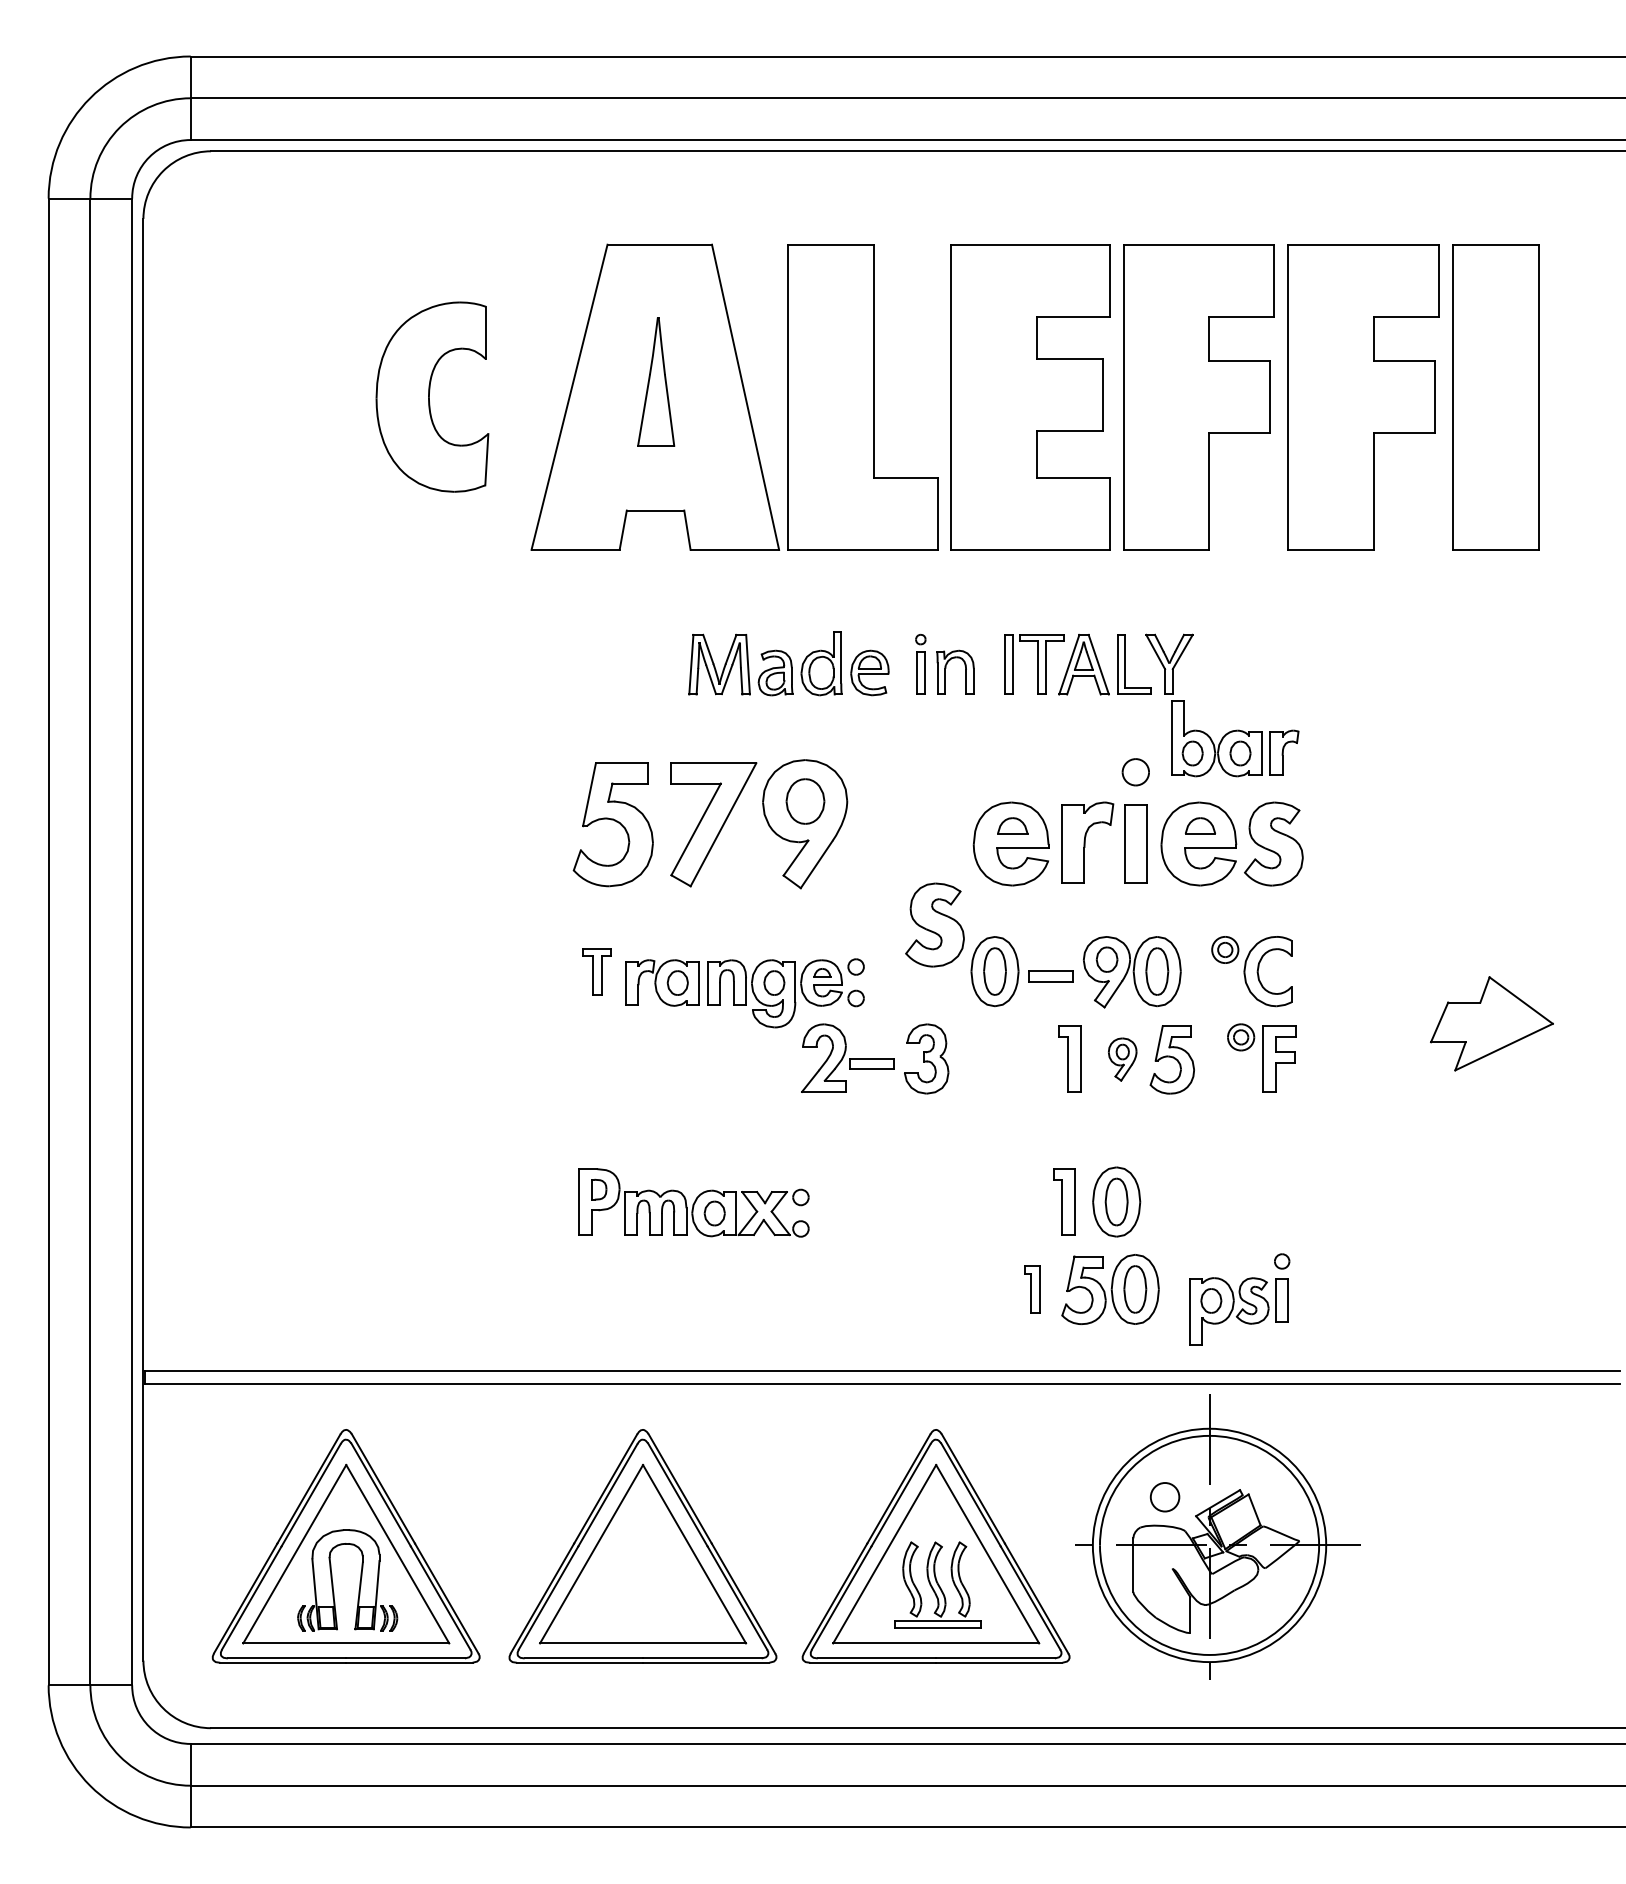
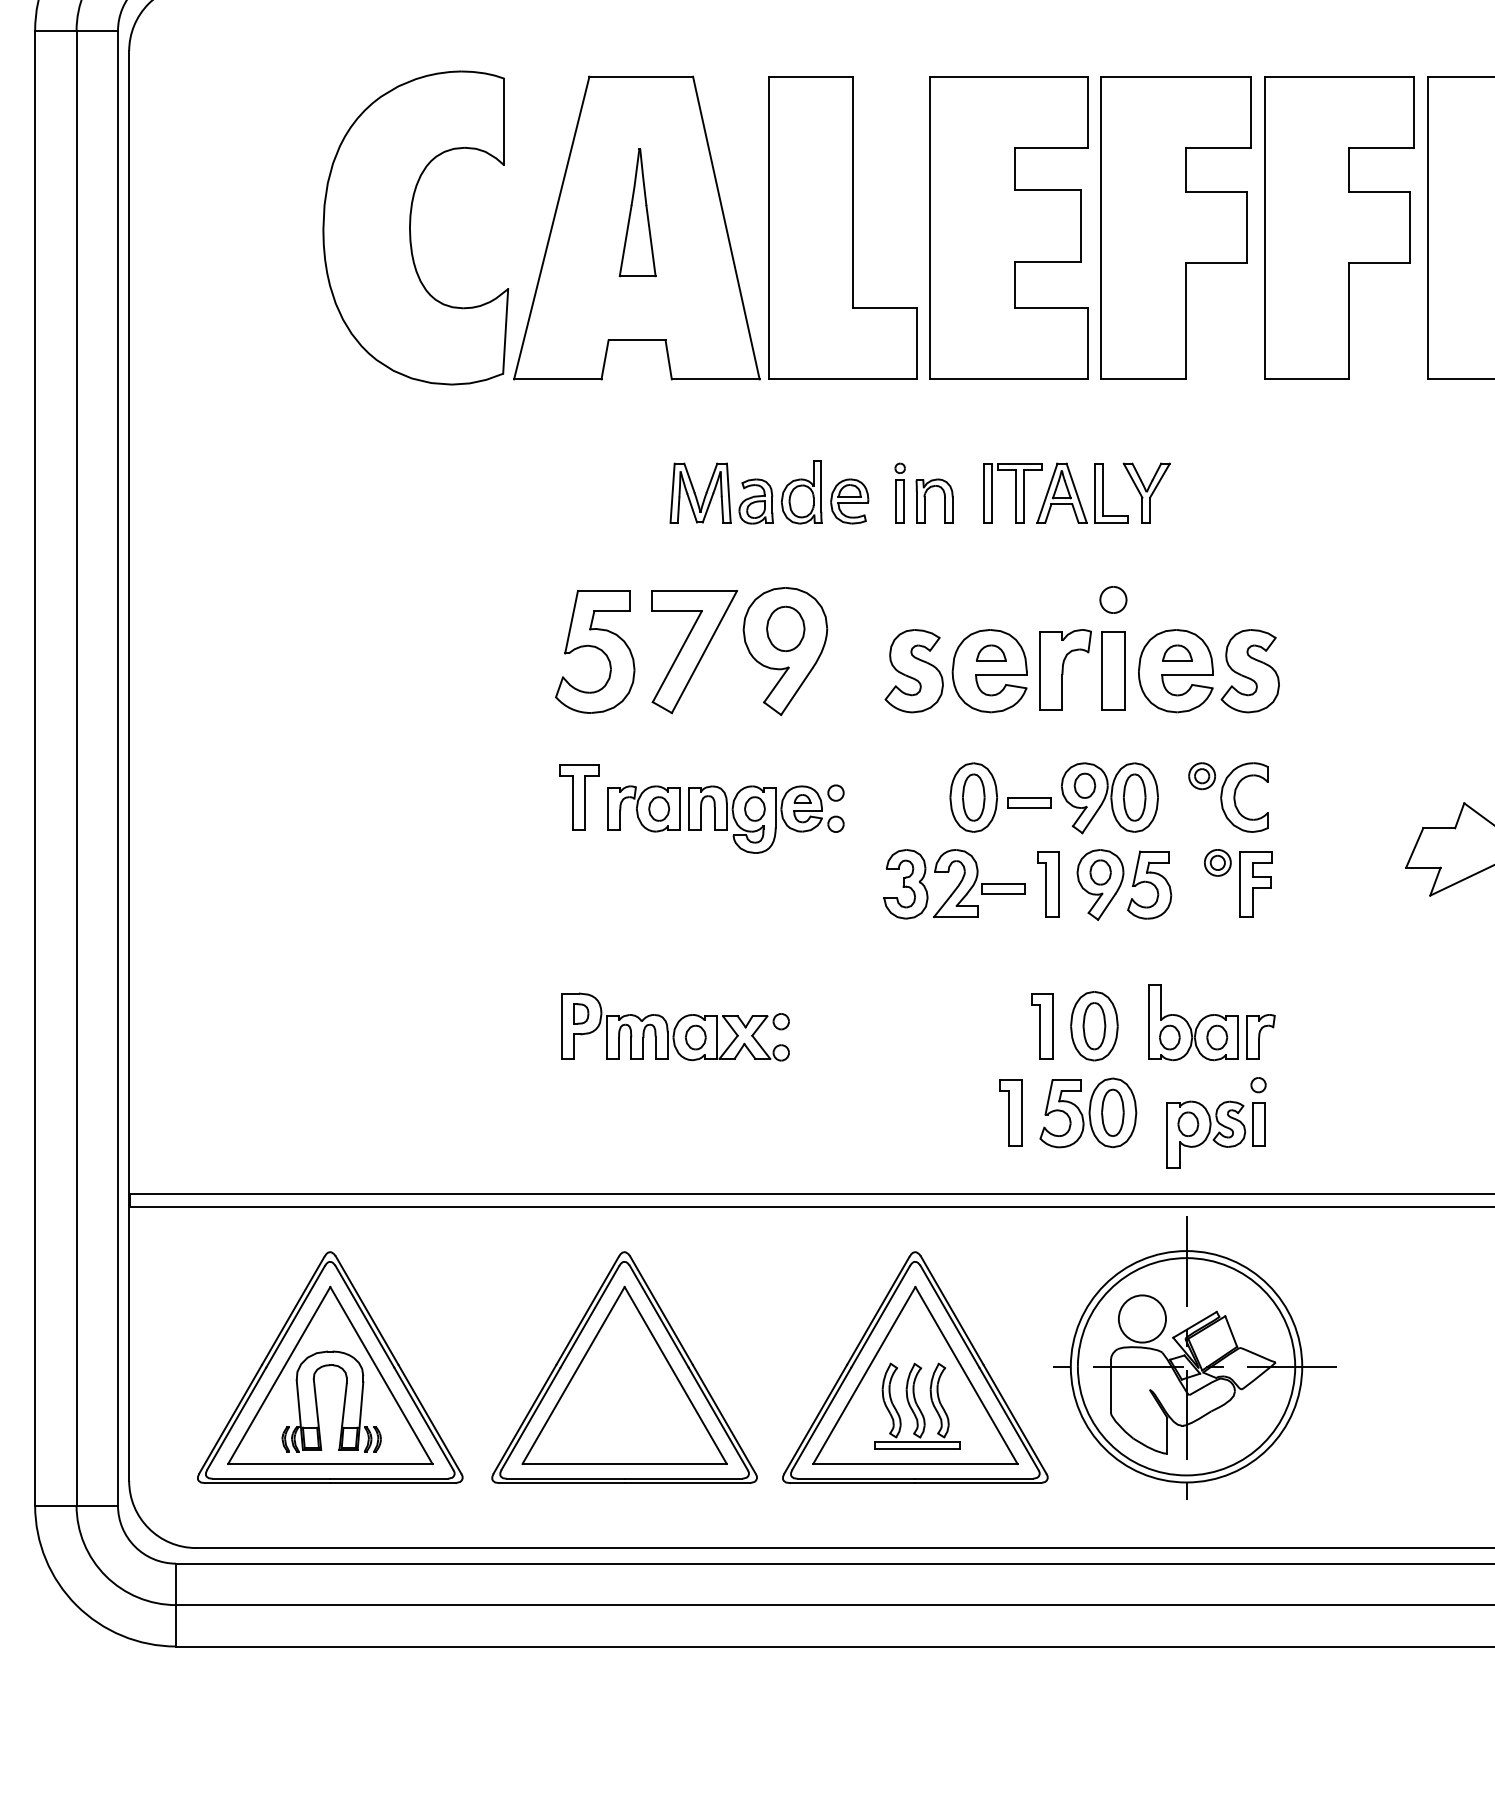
part: (432, 396) -> (415, 227), size x1.67
part: (1235, 738) -> (1212, 1022), moved
part: (934, 924) -> (913, 670), moved
part: (596, 971) -> (578, 797), size x1.43
part: (847, 1057) -> (979, 882), moved
part: (1122, 1059) -> (1100, 884), size x1.67
part: (1032, 1289) -> (1010, 1112), size x1.43
circle: (1164, 1497) -> (1141, 1319), size x1.67

